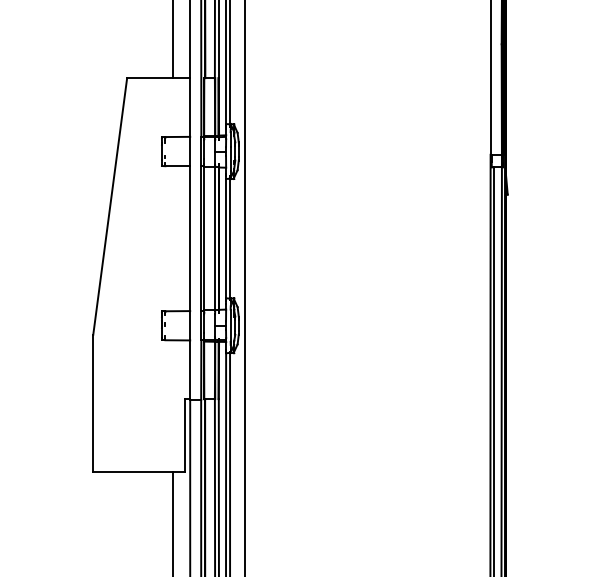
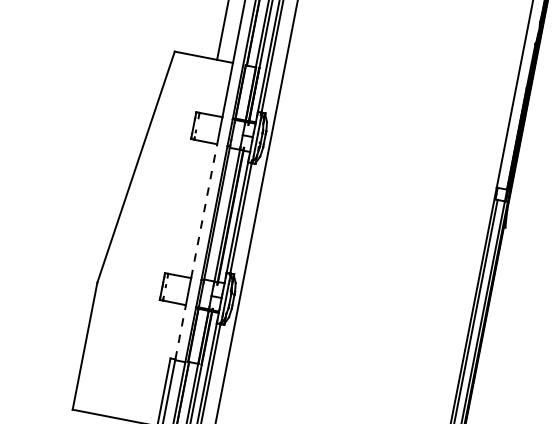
line: (190, 238) -> (204, 211), solid -> dashed
line: (190, 369) -> (180, 332), solid -> dashed

